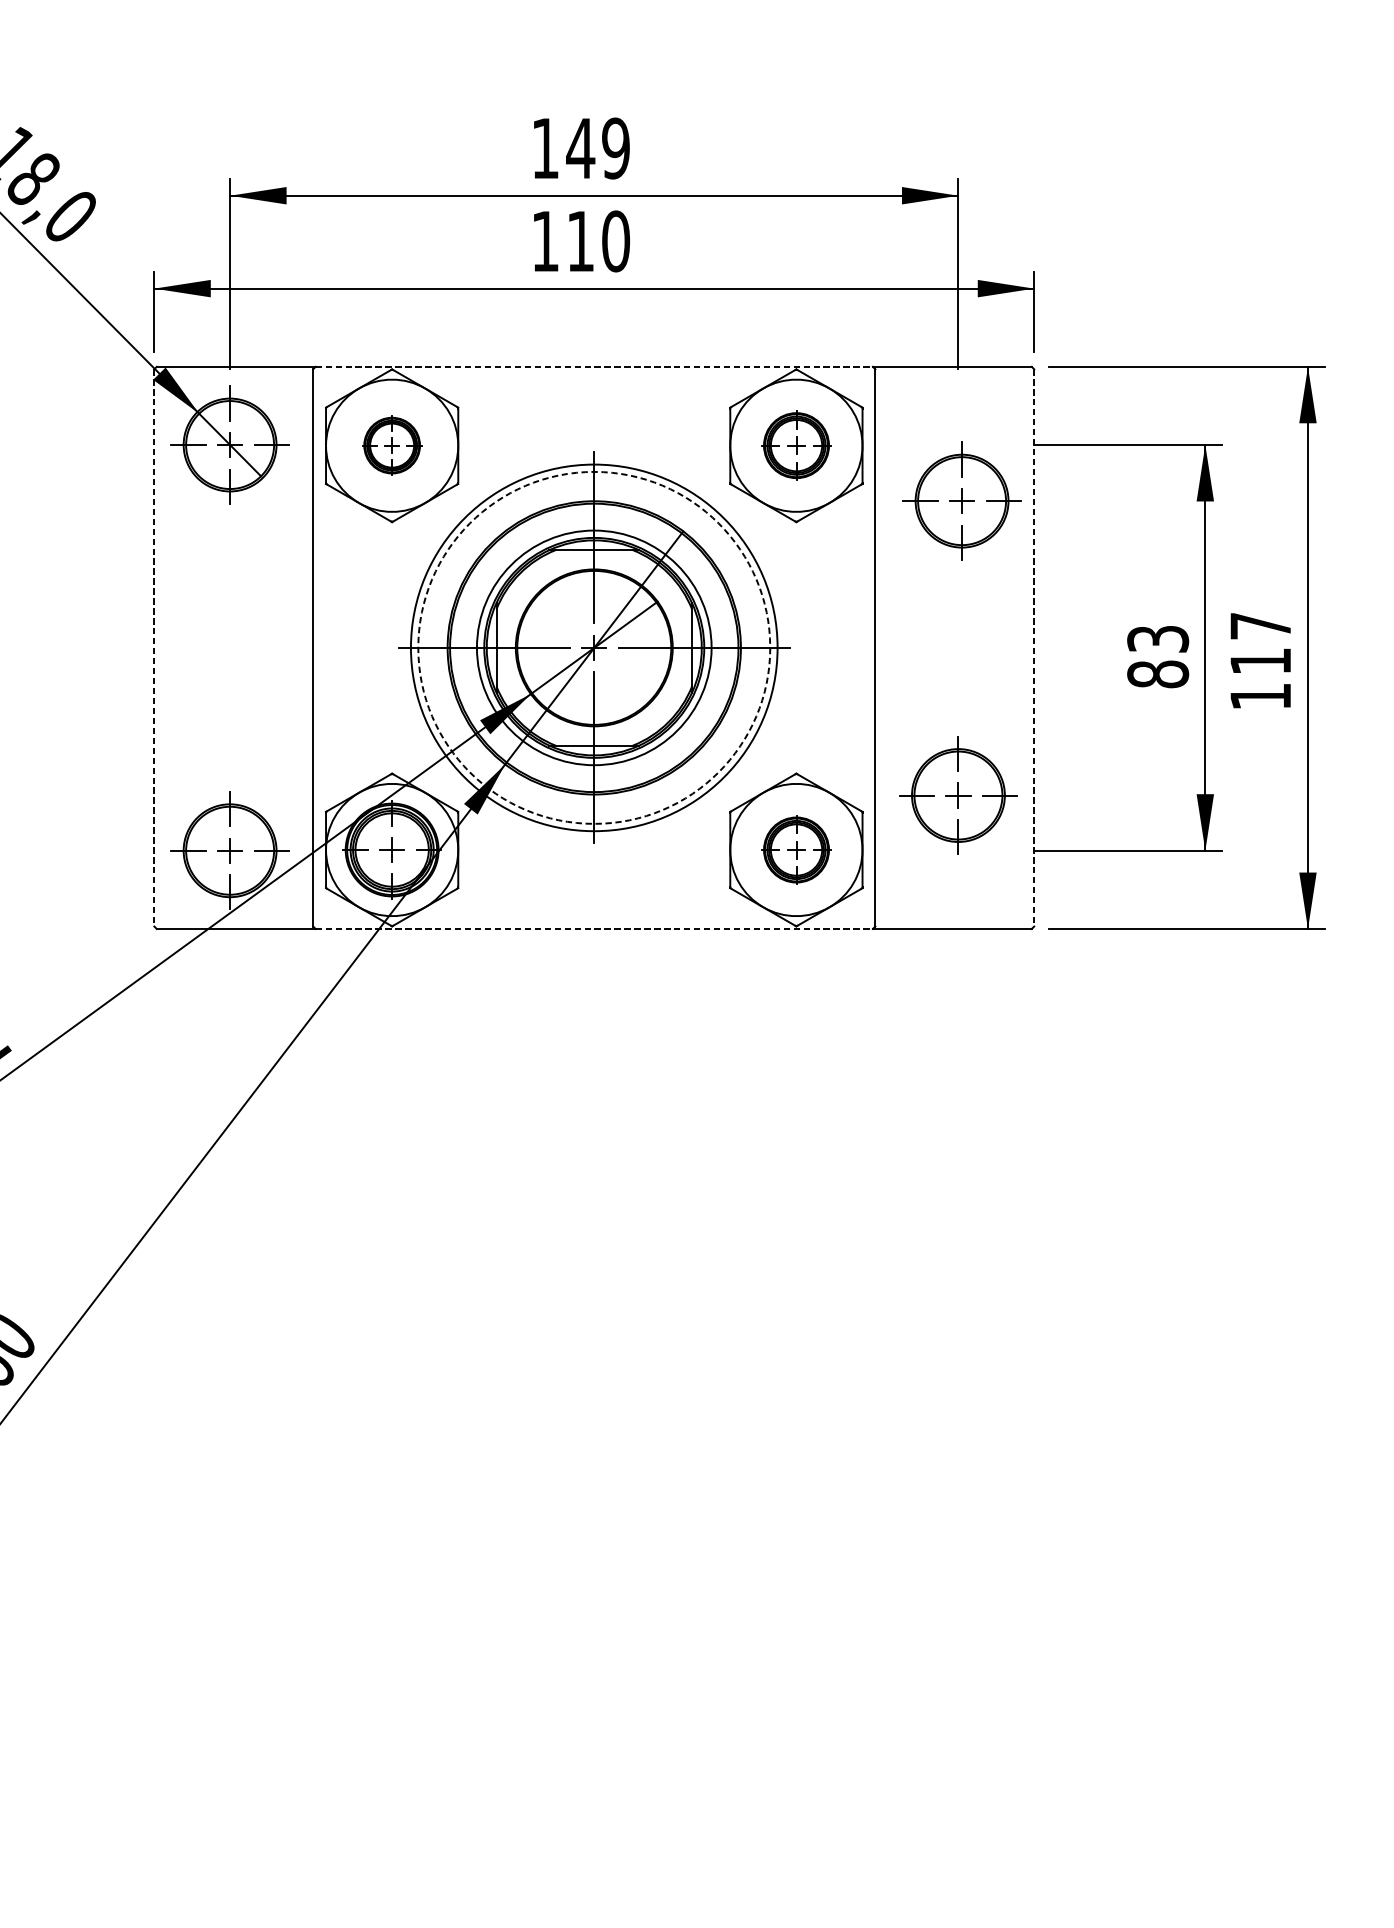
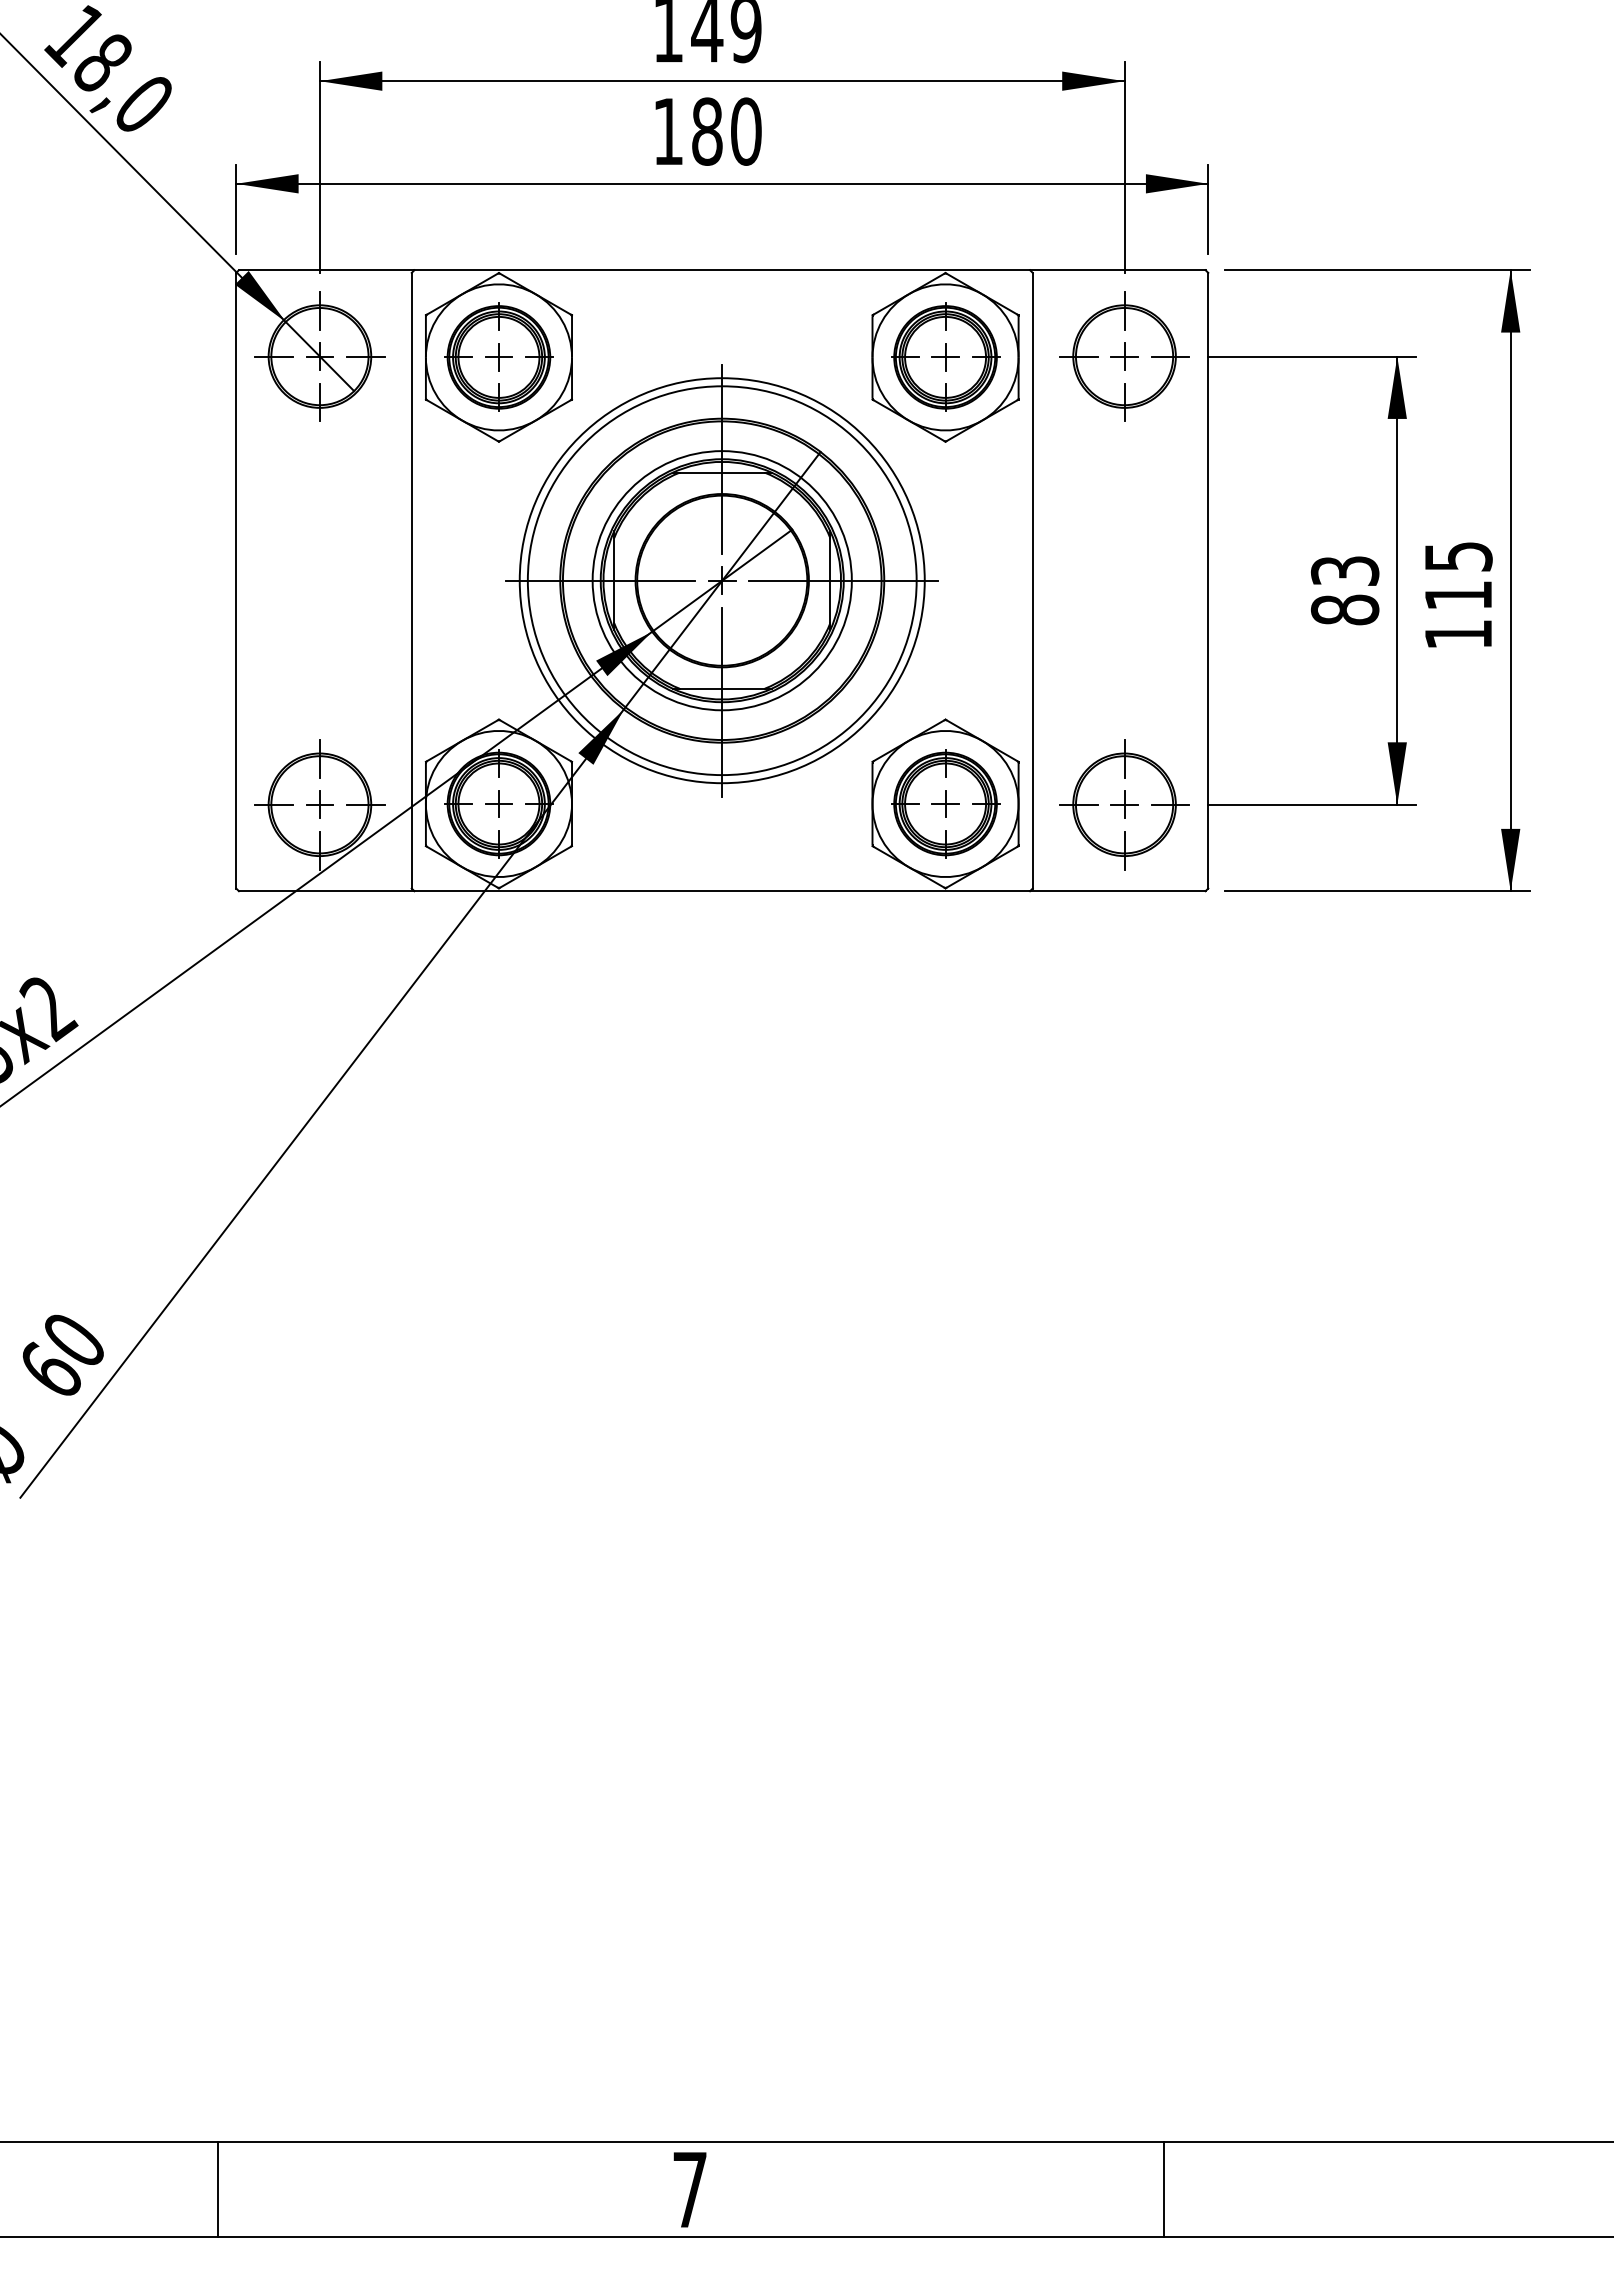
text: (580, 241) -> (707, 131), 110 -> 180
line: (594, 367) -> (722, 270), dashed -> solid
part: (391, 444) -> (498, 356), size x1.67
part: (796, 444) -> (945, 356), size x1.43
part: (962, 501) -> (1124, 356), moved
text: (1260, 625) -> (1458, 556), 117 -> 115
line: (154, 647) -> (236, 580), dashed -> solid
circle: (593, 647) -> (721, 580), dashed -> solid
line: (1034, 647) -> (1208, 580), dashed -> solid
part: (958, 795) -> (1124, 804), moved
part: (796, 849) -> (945, 803), size x1.43
line: (594, 929) -> (722, 891), dashed -> solid

